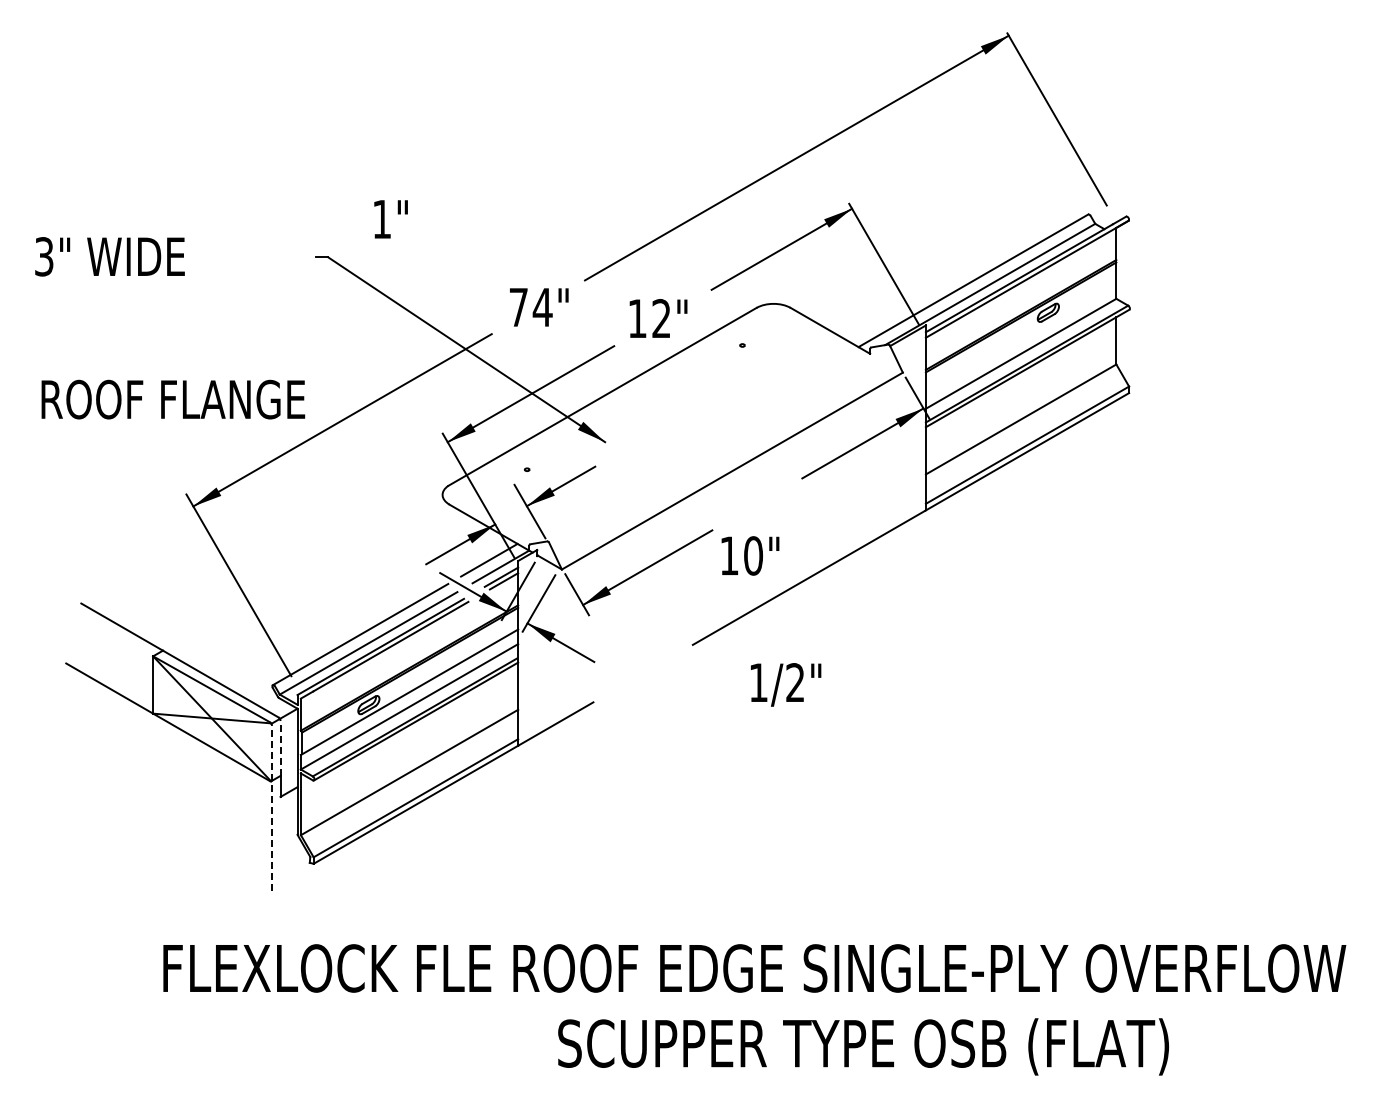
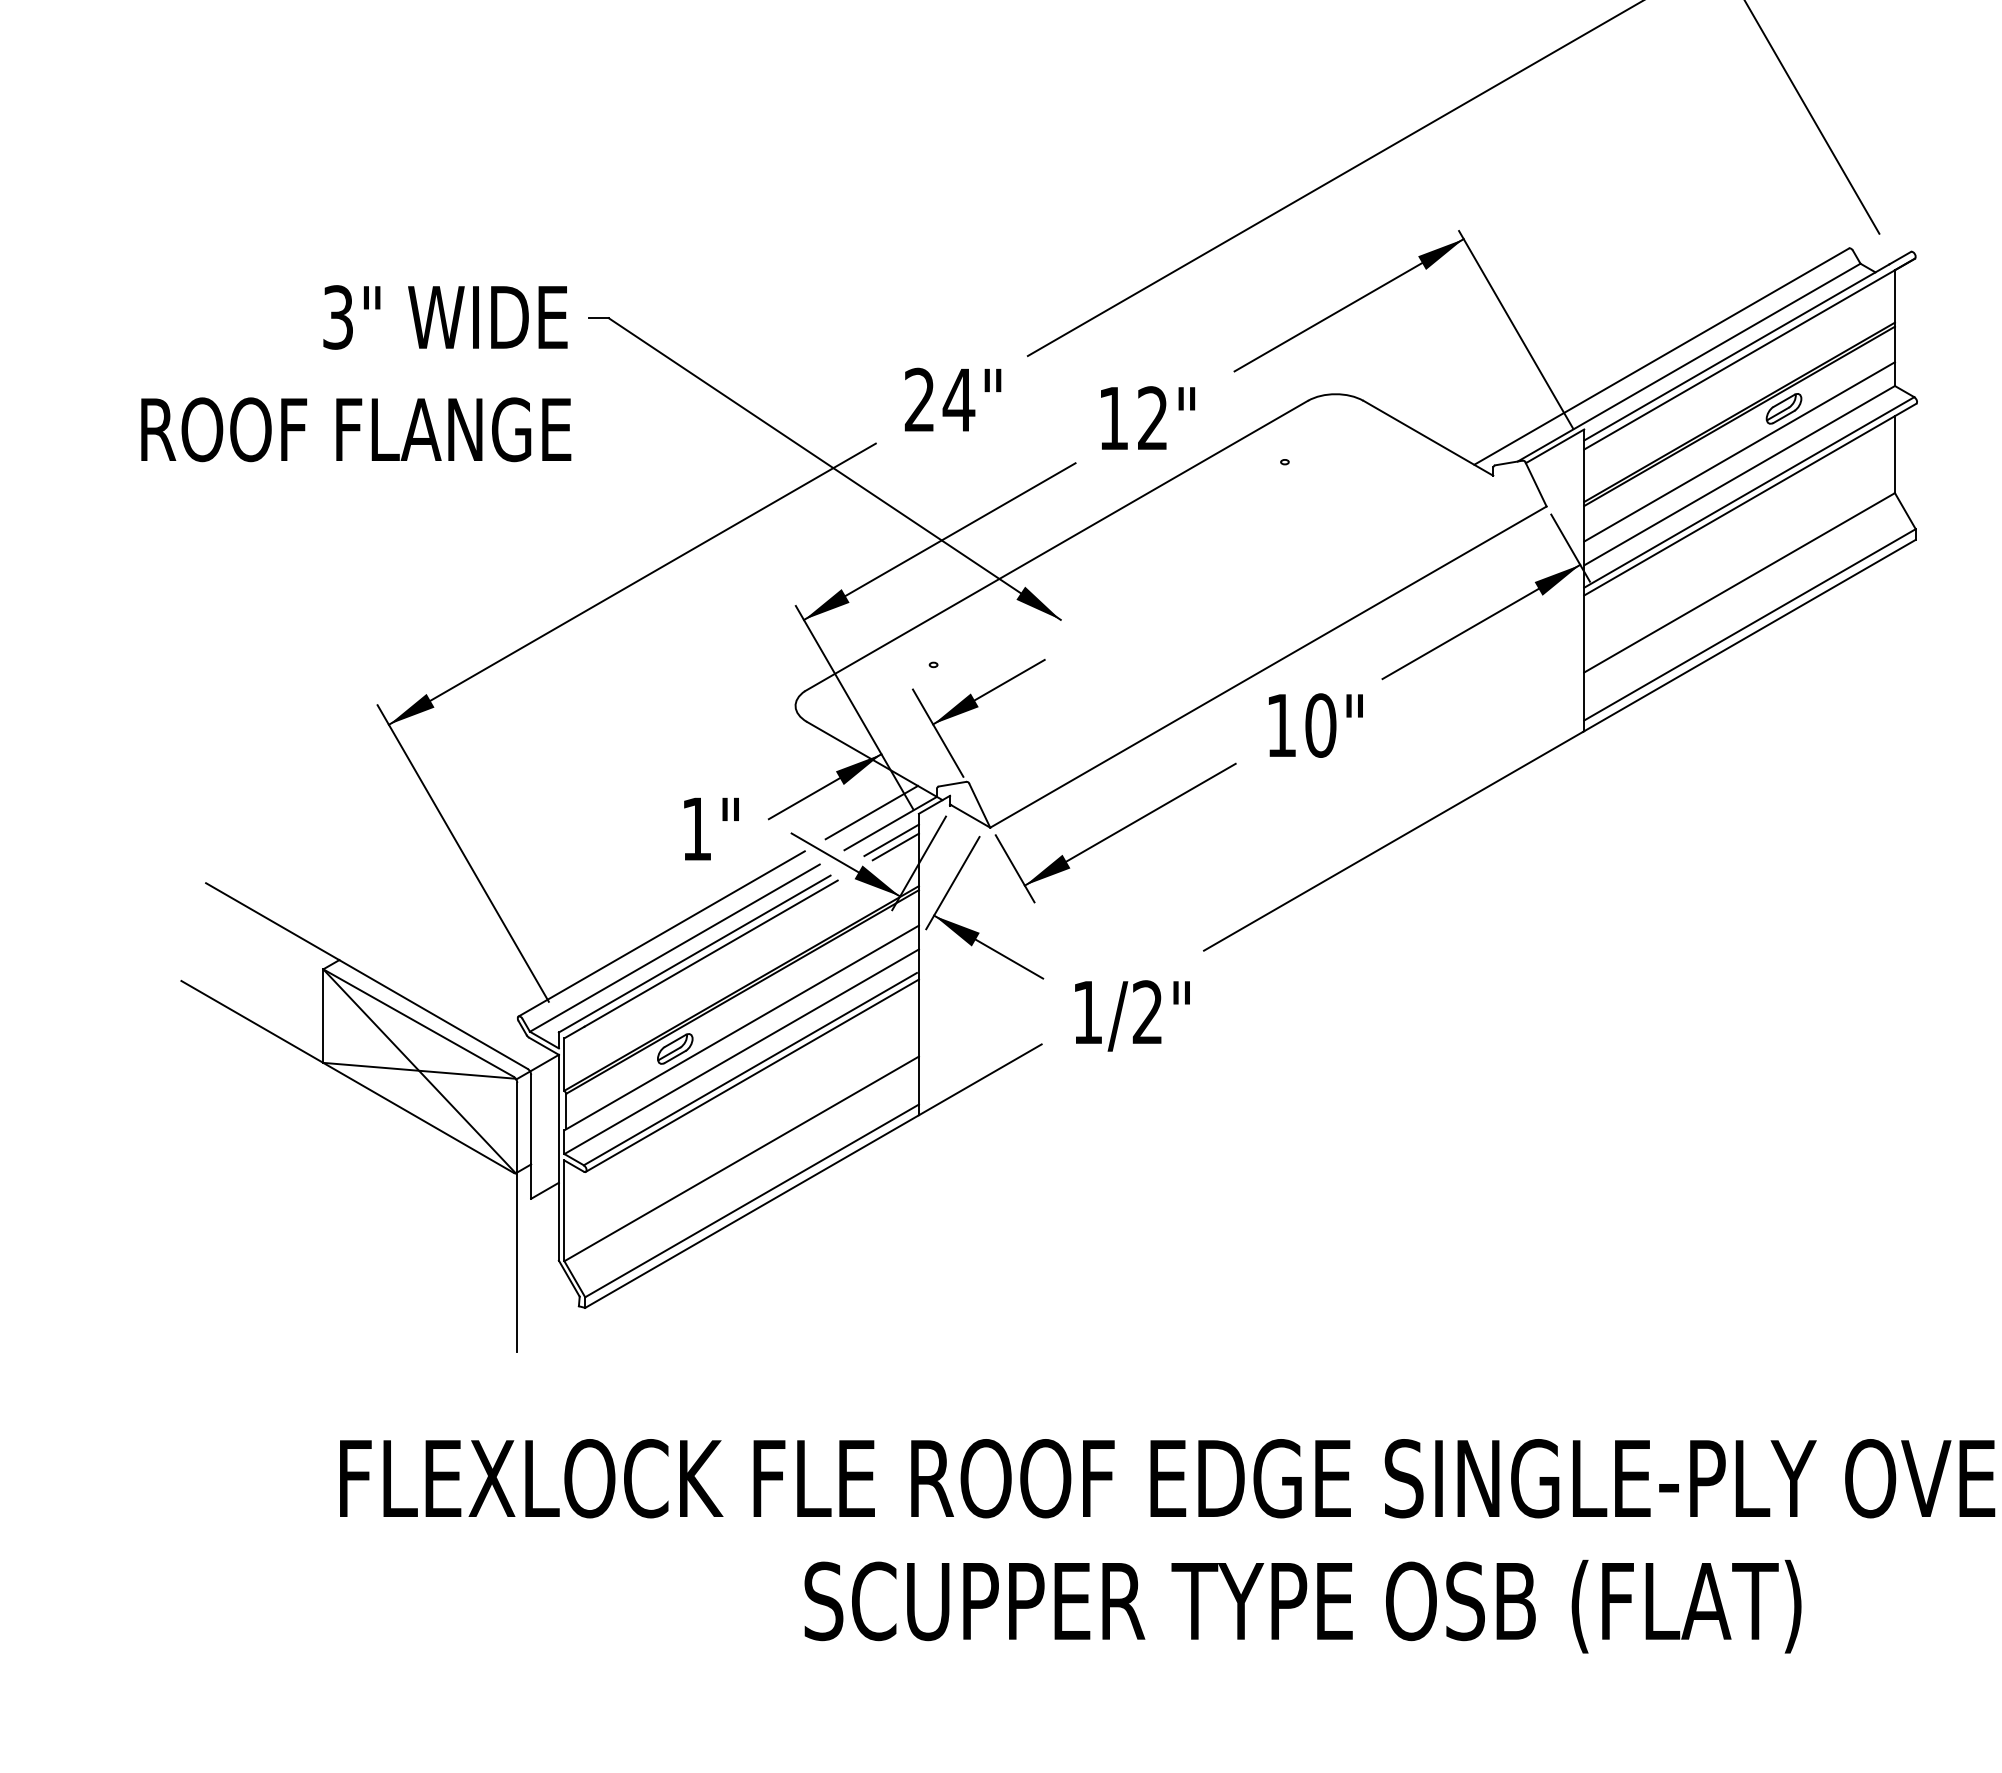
text: (390, 219) -> (710, 829), moved
text: (109, 256) -> (444, 316), moved
text: (518, 306) -> (919, 398), 74" -> 24"
line: (1020, 339) -> (1738, 452), added
text: (173, 399) -> (356, 429), moved
text: (750, 555) -> (1315, 724), moved
text: (786, 684) -> (1133, 1015), moved
line: (280, 747) -> (531, 1118), dashed -> solid
line: (272, 808) -> (518, 1217), dashed -> solid
text: (863, 1046) -> (1302, 1605), moved

